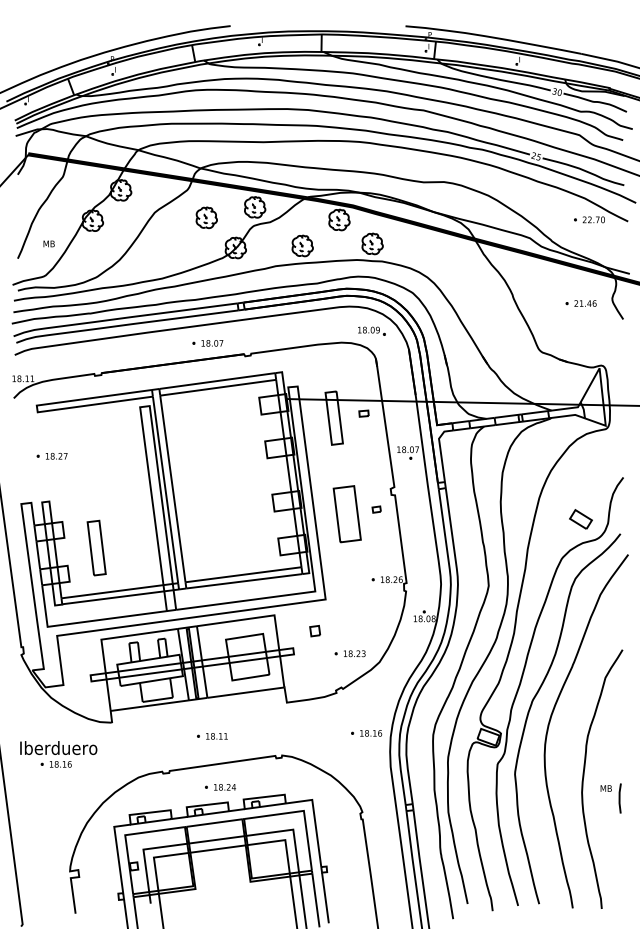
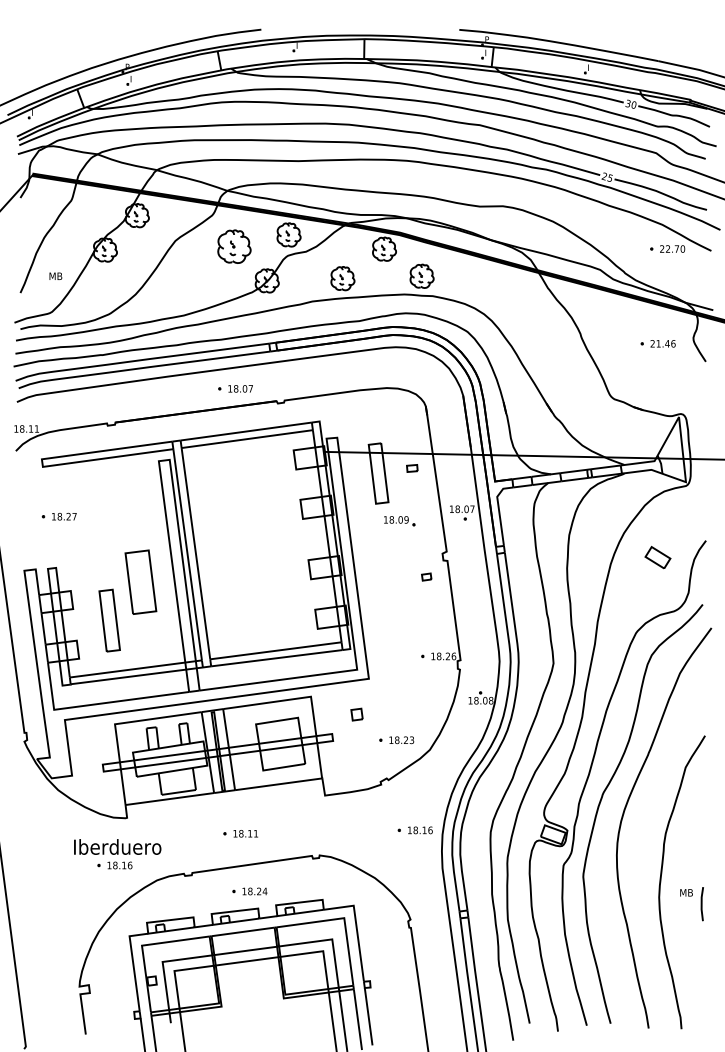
part: (206, 217) -> (234, 246), size x1.4
part: (371, 330) -> (399, 520), moved
part: (346, 514) -> (140, 582), moved
part: (580, 519) -> (657, 557), moved
part: (58, 754) -> (117, 854), moved

